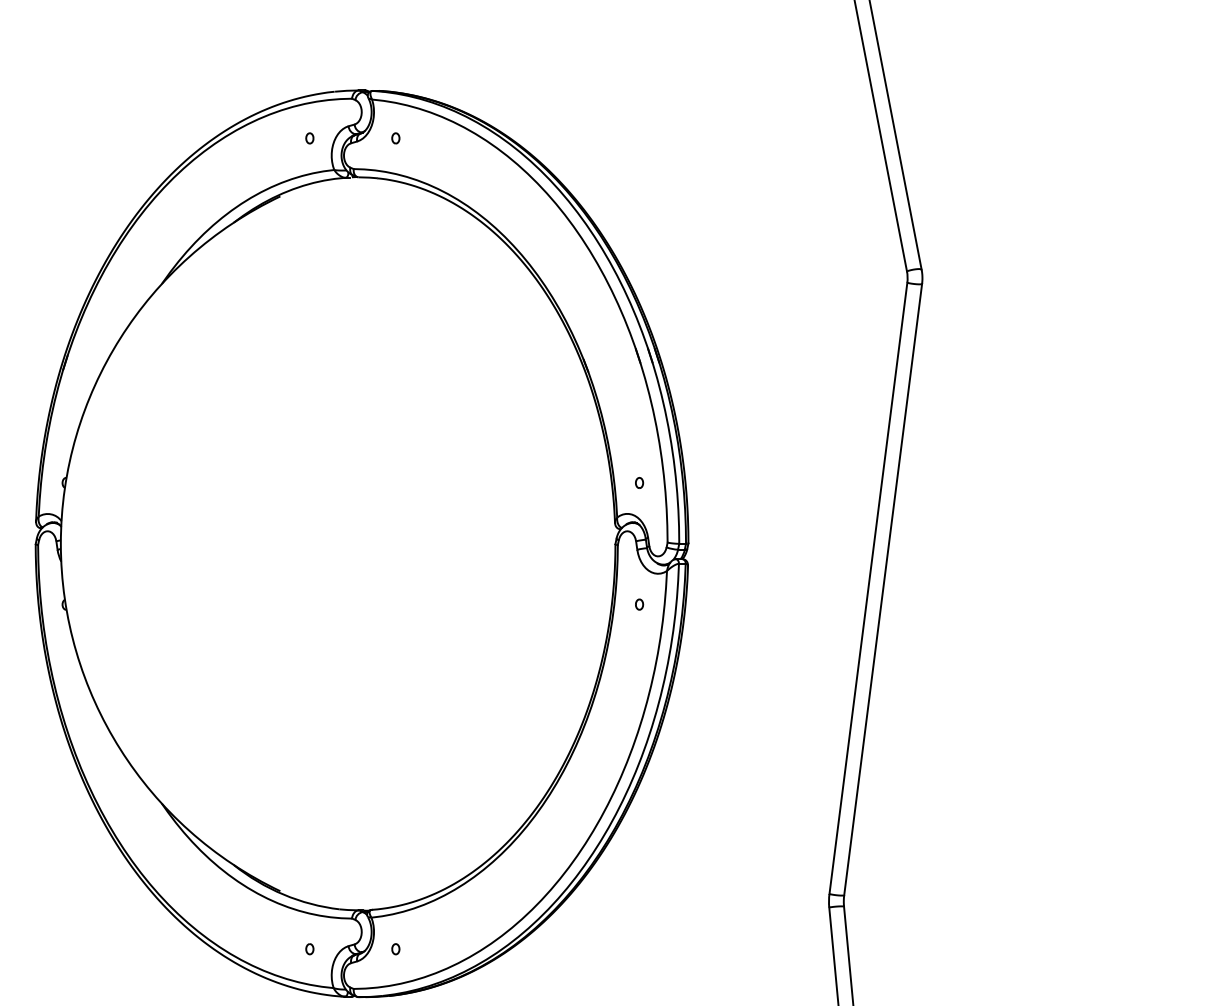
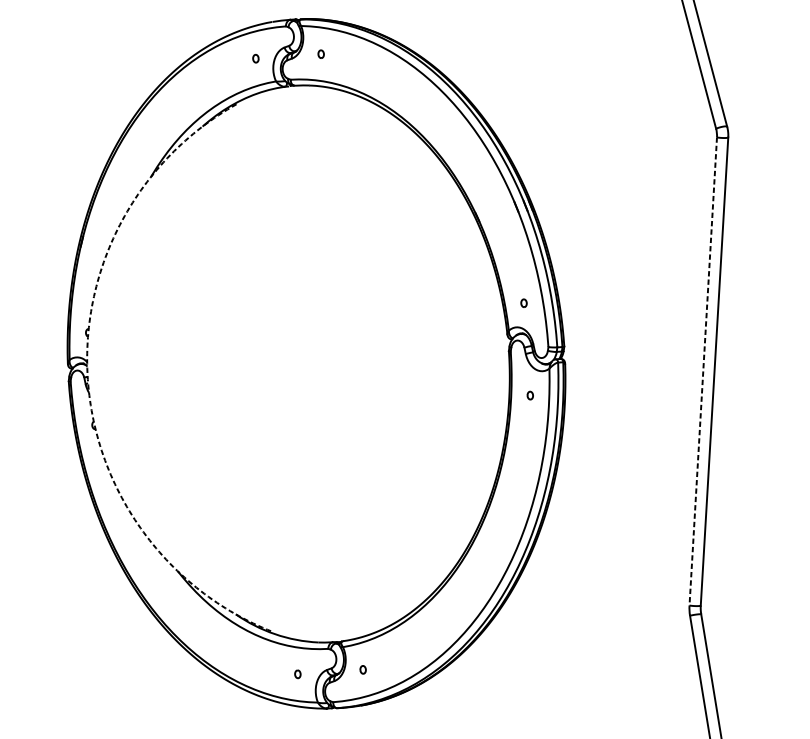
arc: (60, 543) -> (87, 379), solid -> dashed
line: (868, 588) -> (703, 371), solid -> dashed

